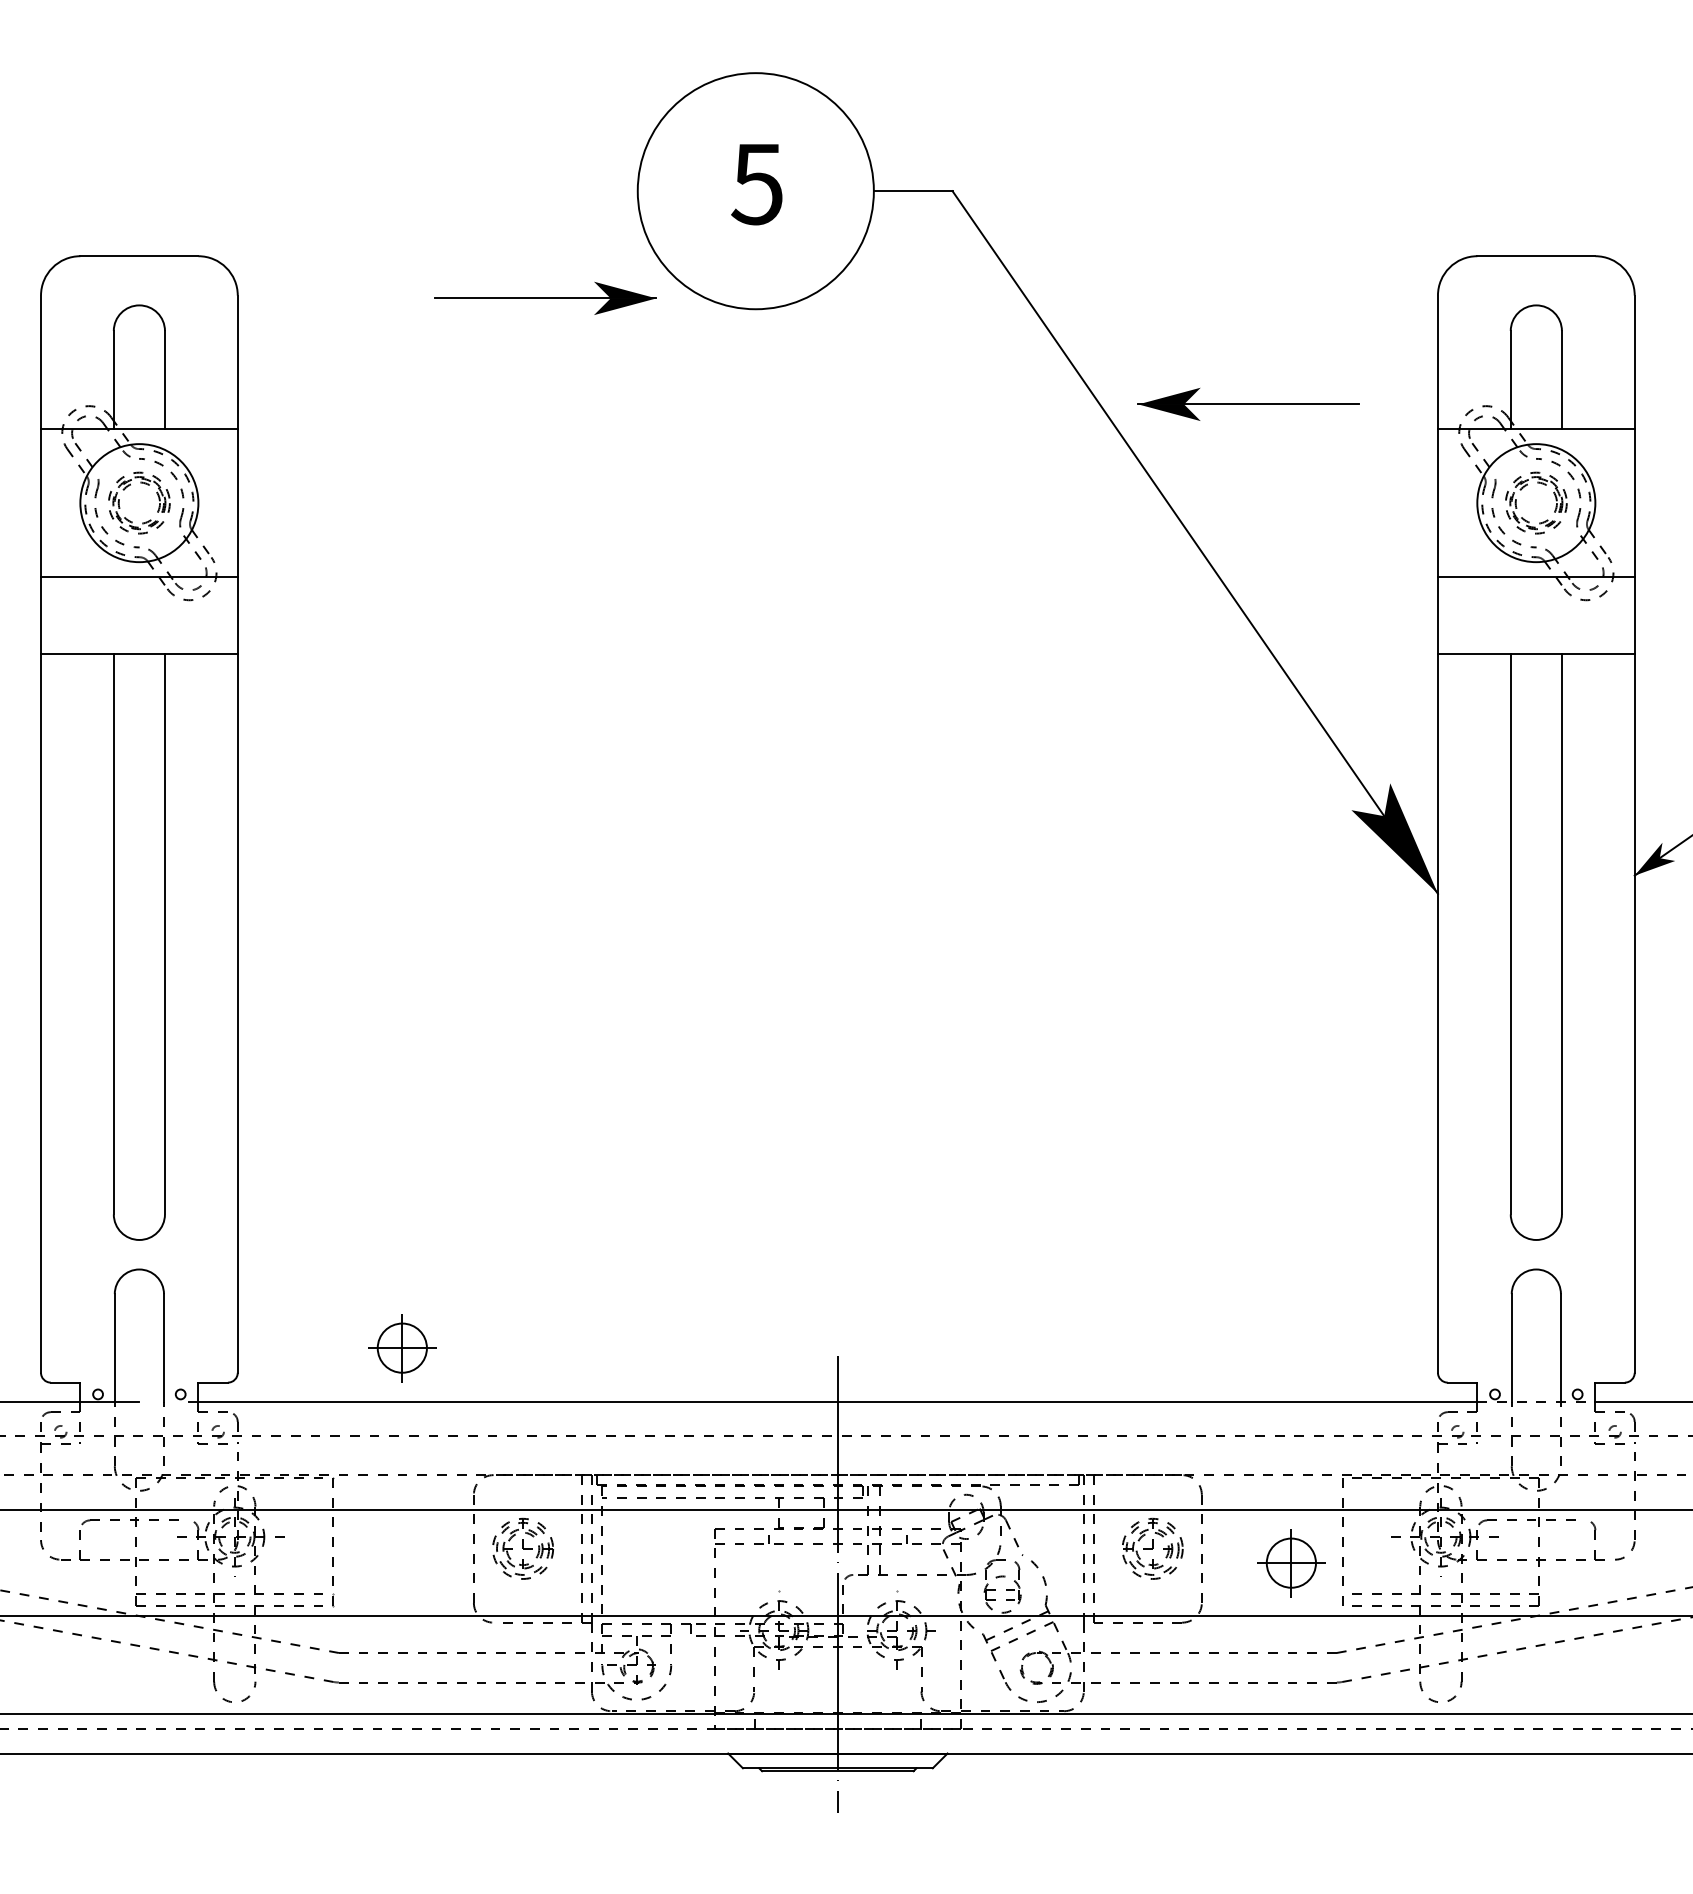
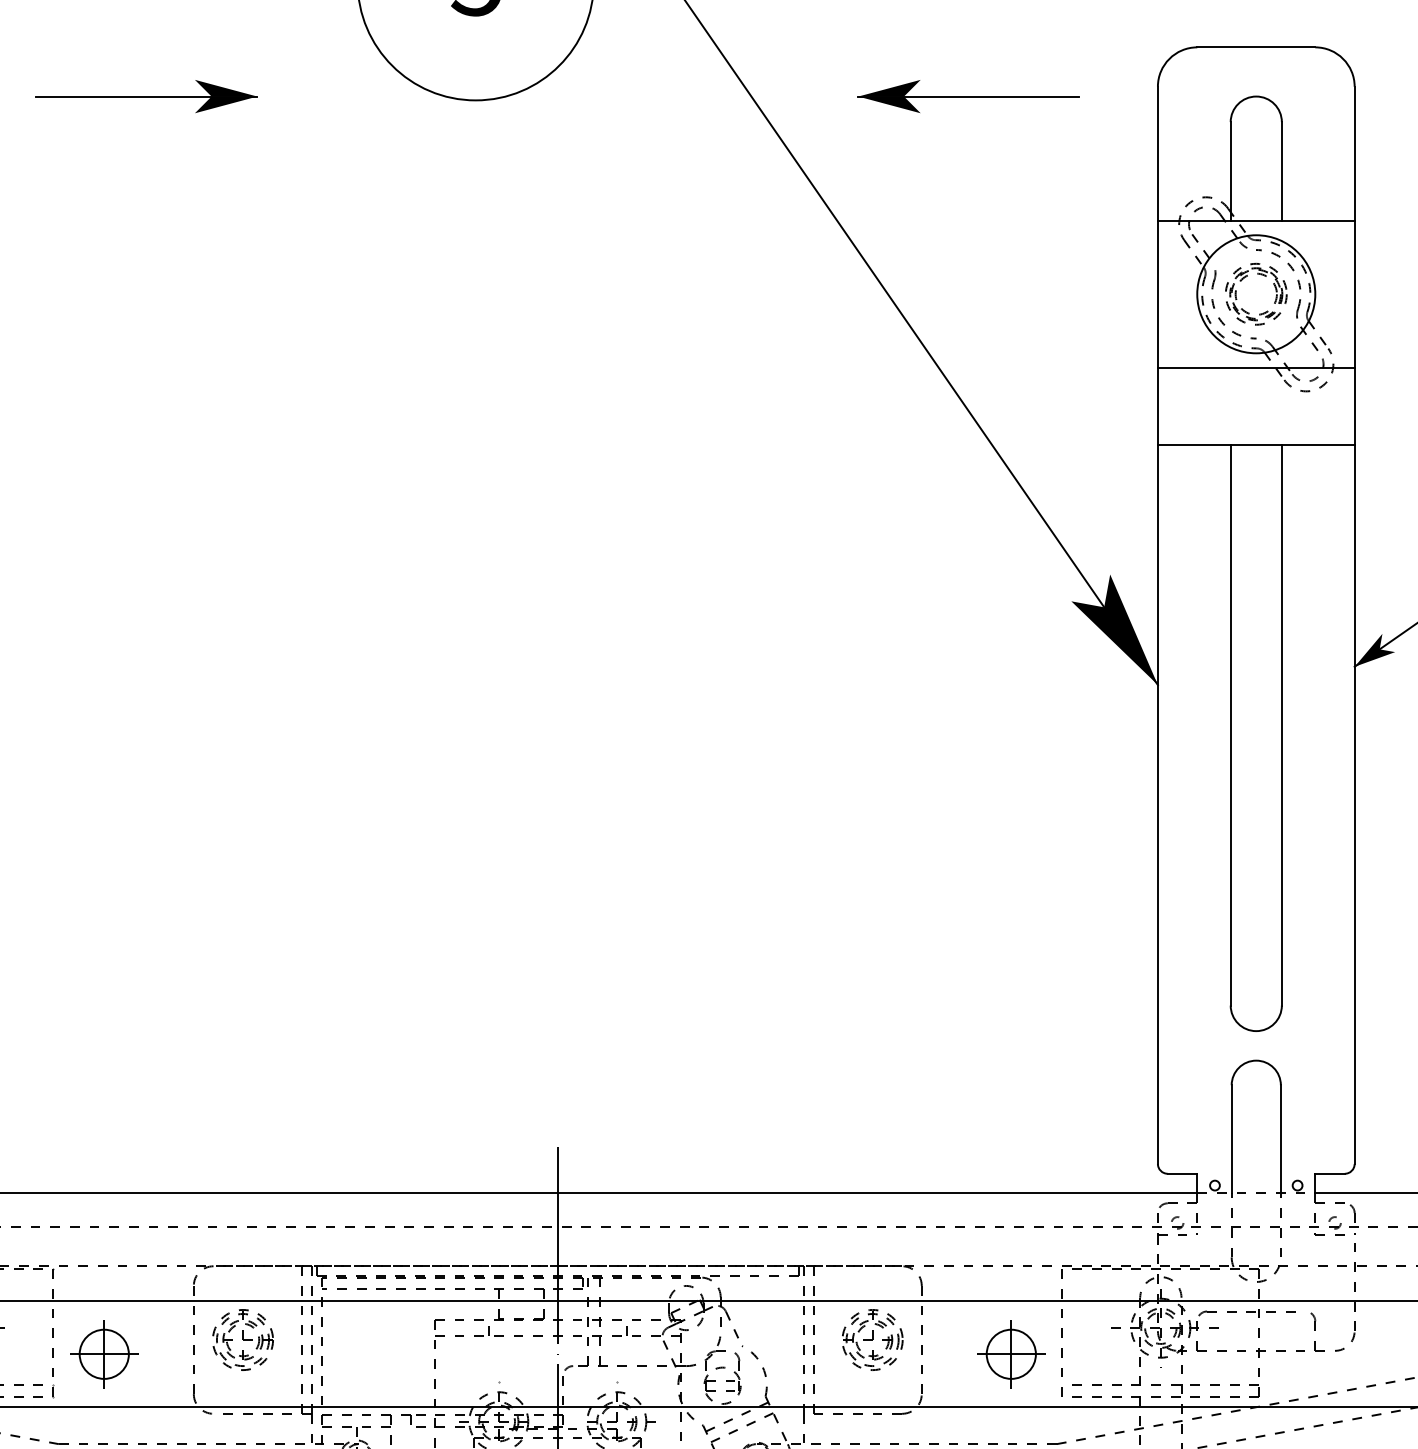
part: (545, 297) -> (146, 95), moved
part: (1248, 403) -> (968, 95), moved
part: (402, 1348) -> (104, 1354), moved

